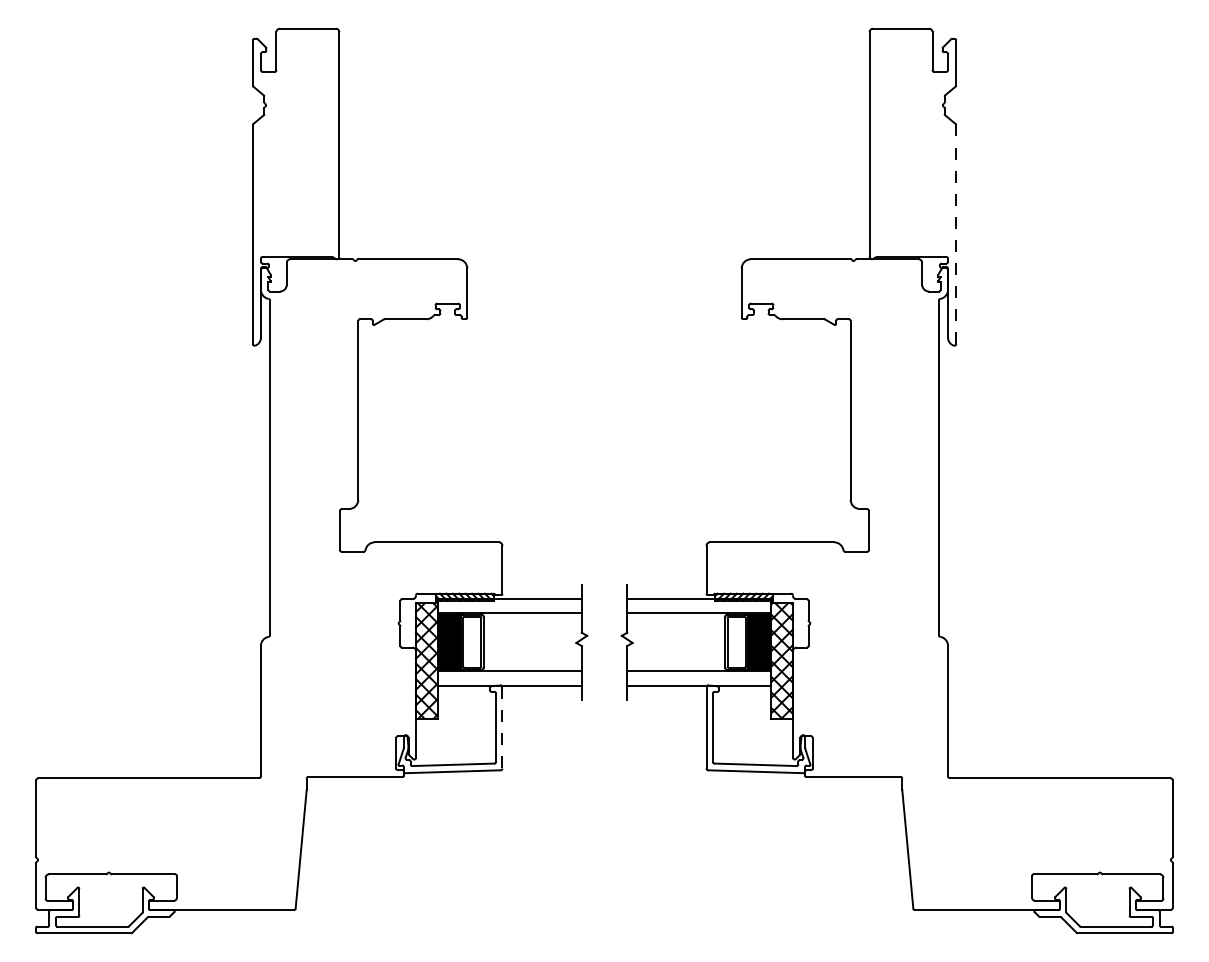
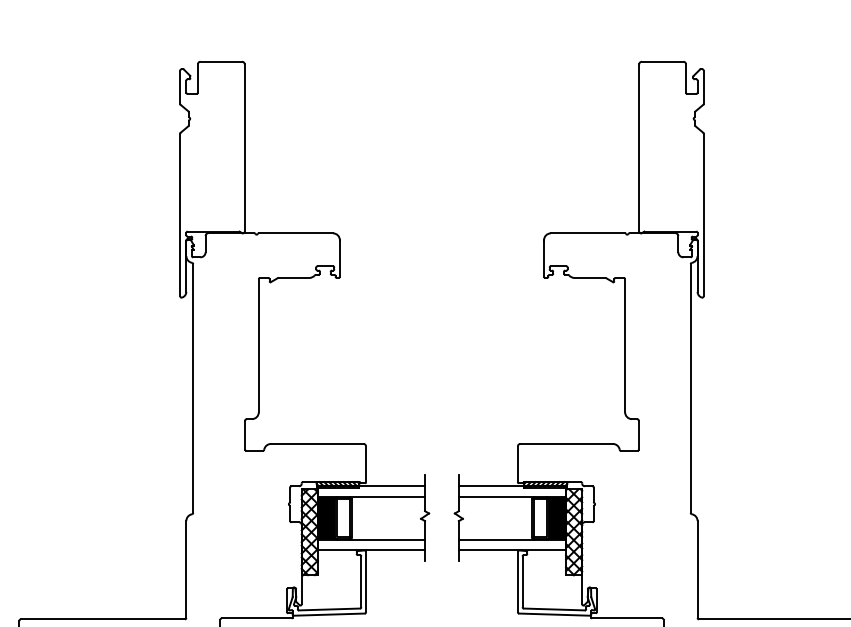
line: (956, 234) -> (703, 214), dashed -> solid
line: (502, 727) -> (366, 581), dashed -> solid

